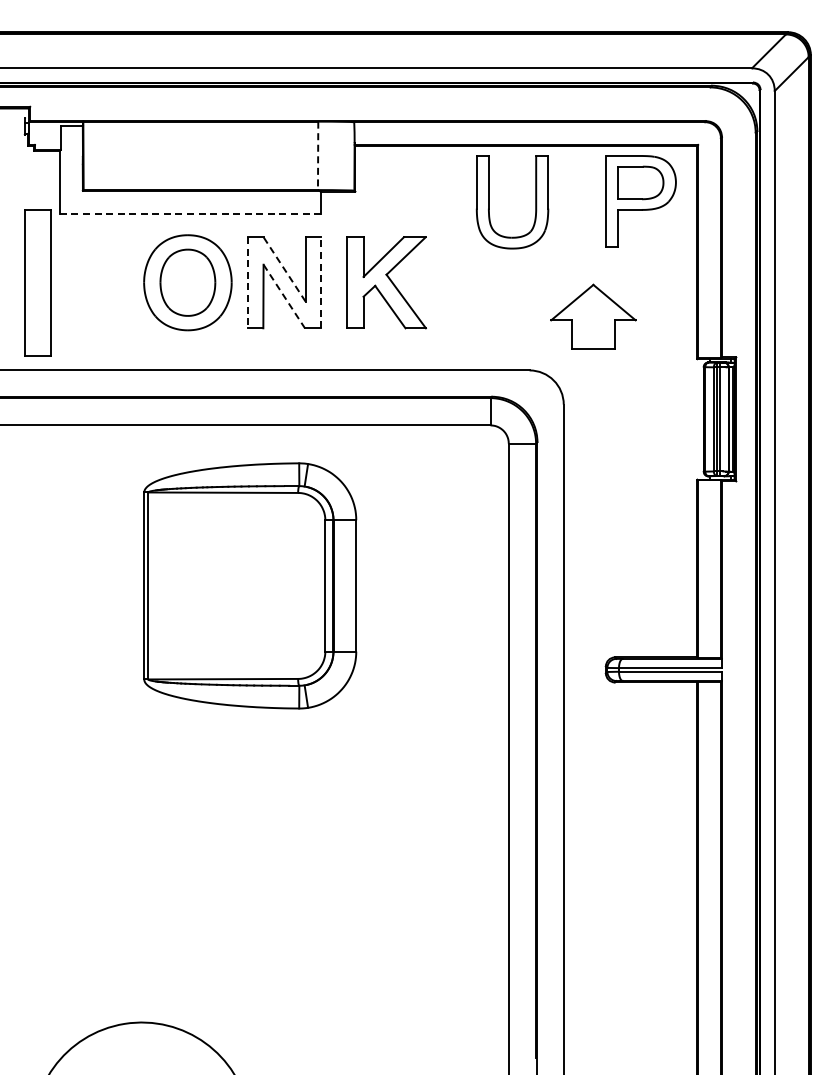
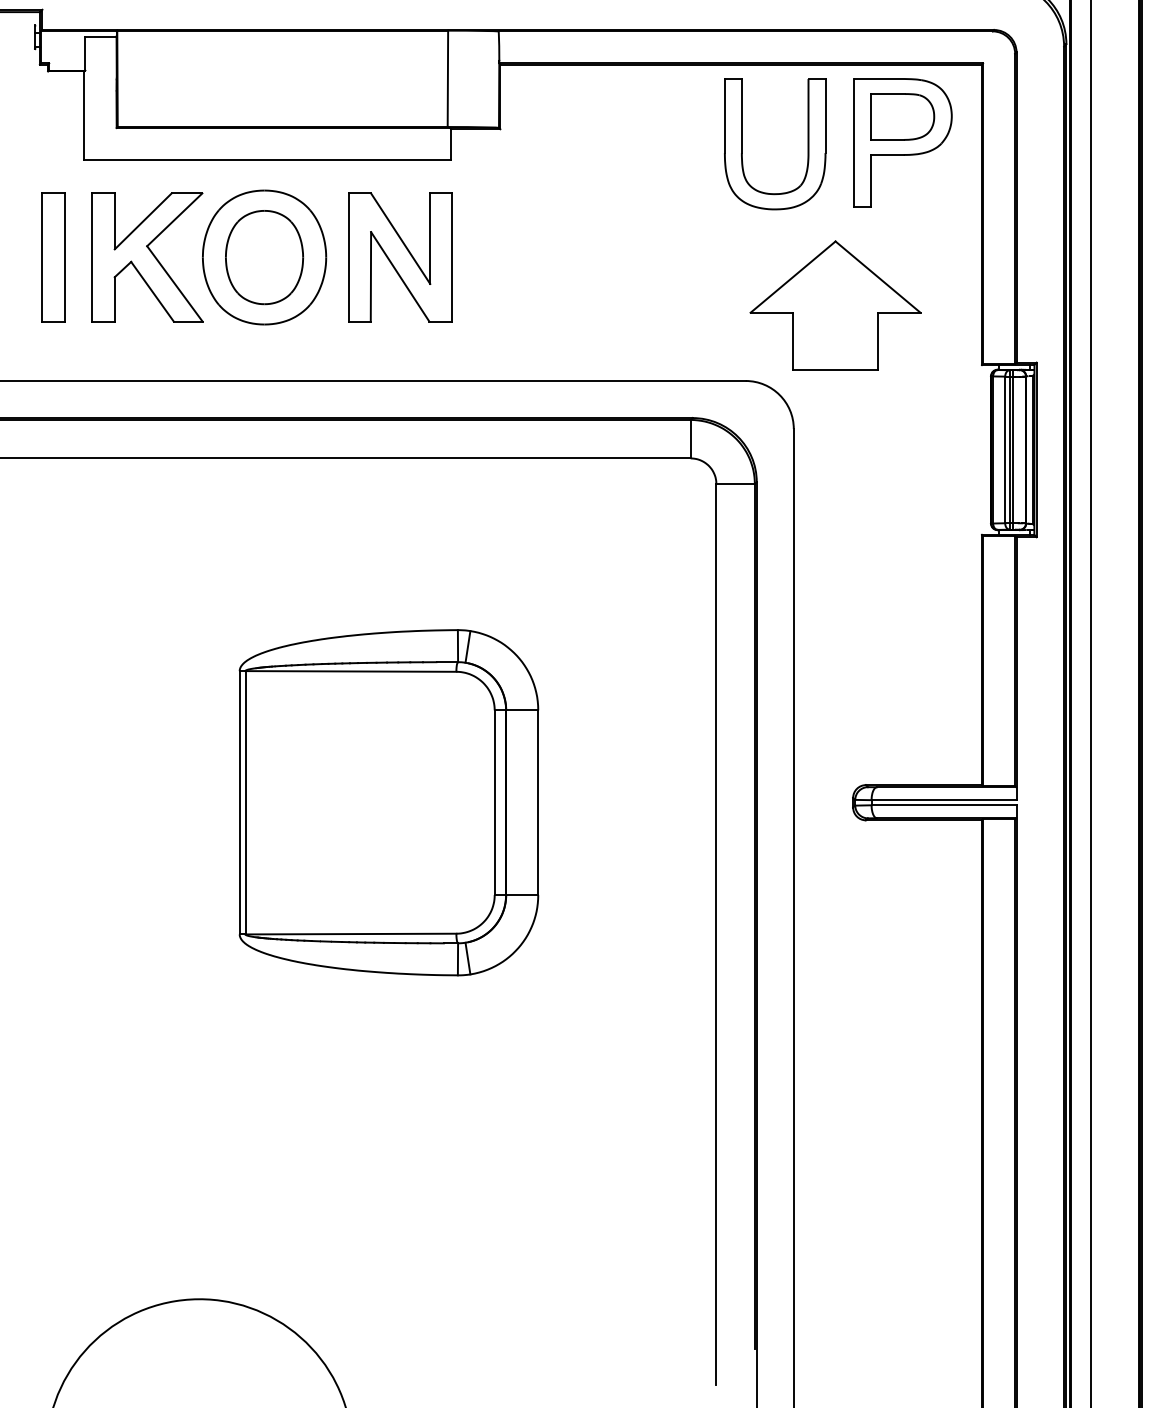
line: (318, 156) -> (448, 79), dashed -> solid
part: (489, 202) -> (742, 144), moved
line: (190, 213) -> (268, 159), dashed -> solid
line: (284, 268) -> (400, 237), dashed -> solid
part: (37, 282) -> (52, 257), size x0.62
line: (247, 282) -> (348, 257), dashed -> solid
line: (321, 282) -> (452, 257), dashed -> solid
part: (386, 282) -> (147, 257), moved
line: (284, 296) -> (400, 276), dashed -> solid
part: (593, 316) -> (835, 305), size x1.43
part: (250, 585) -> (389, 802), moved

